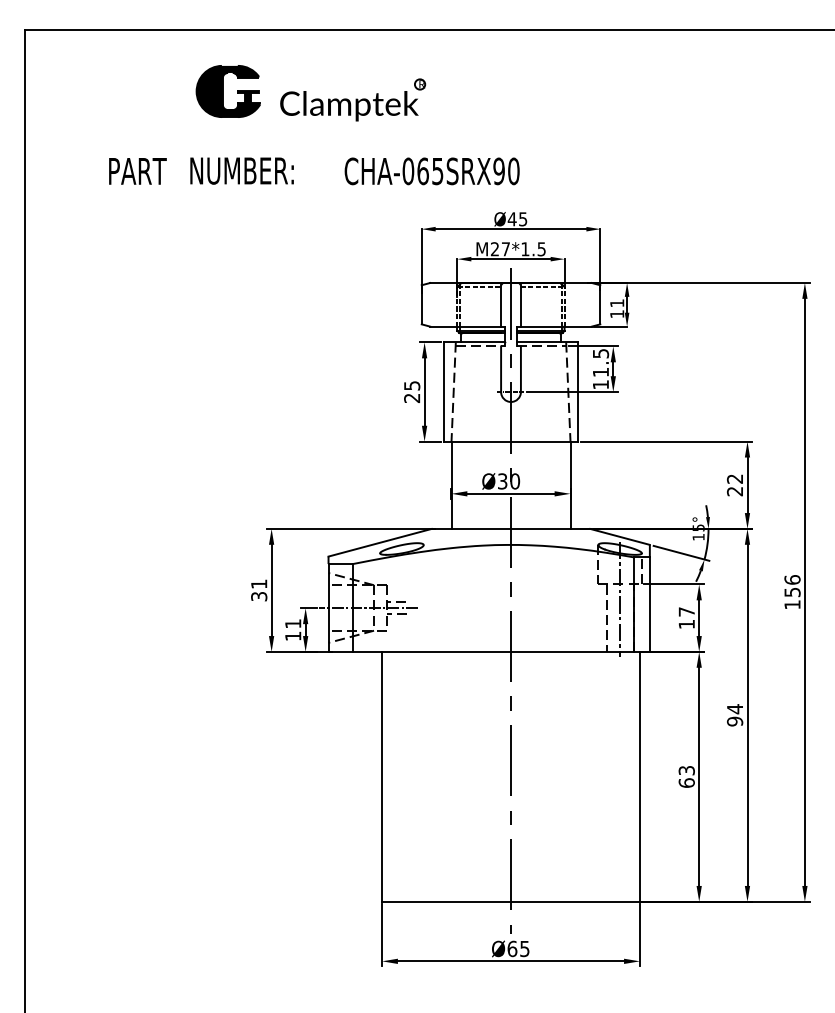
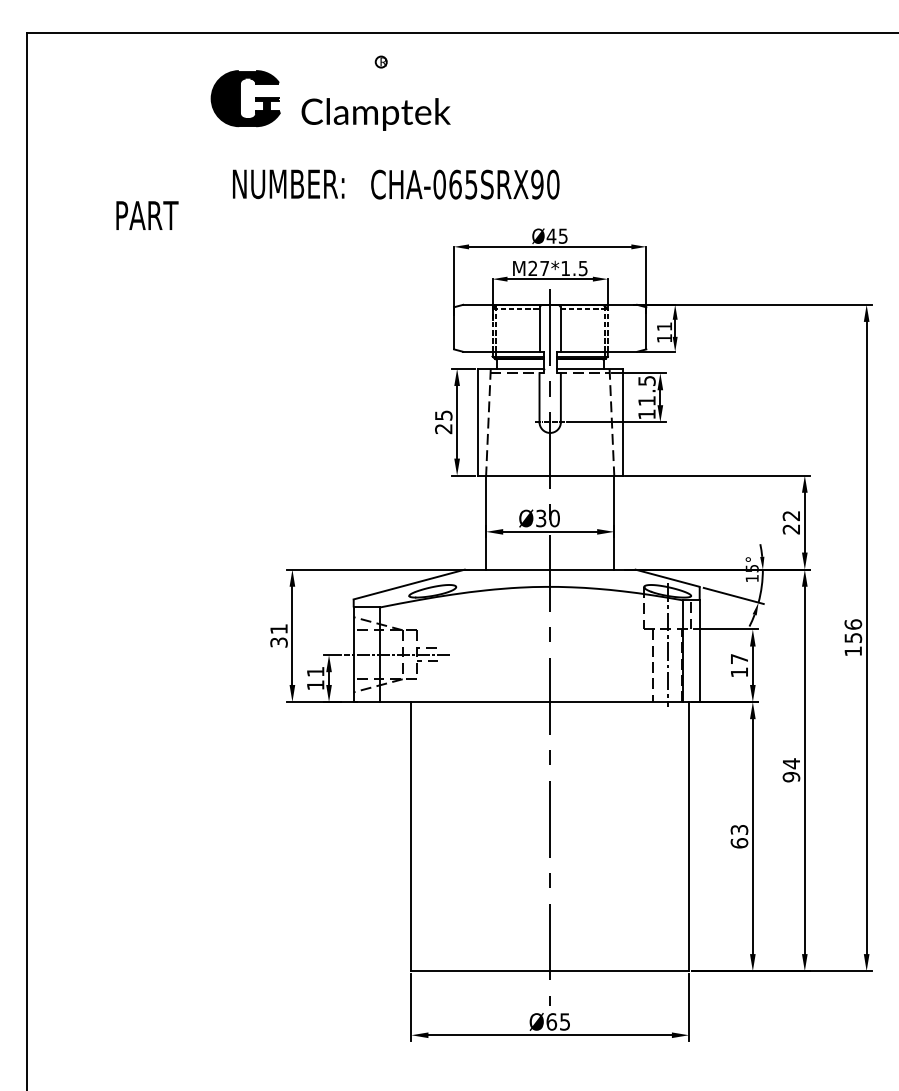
part: (419, 83) -> (380, 61), moved
text: (137, 171) -> (147, 215), moved
text: (241, 171) -> (288, 184), moved

